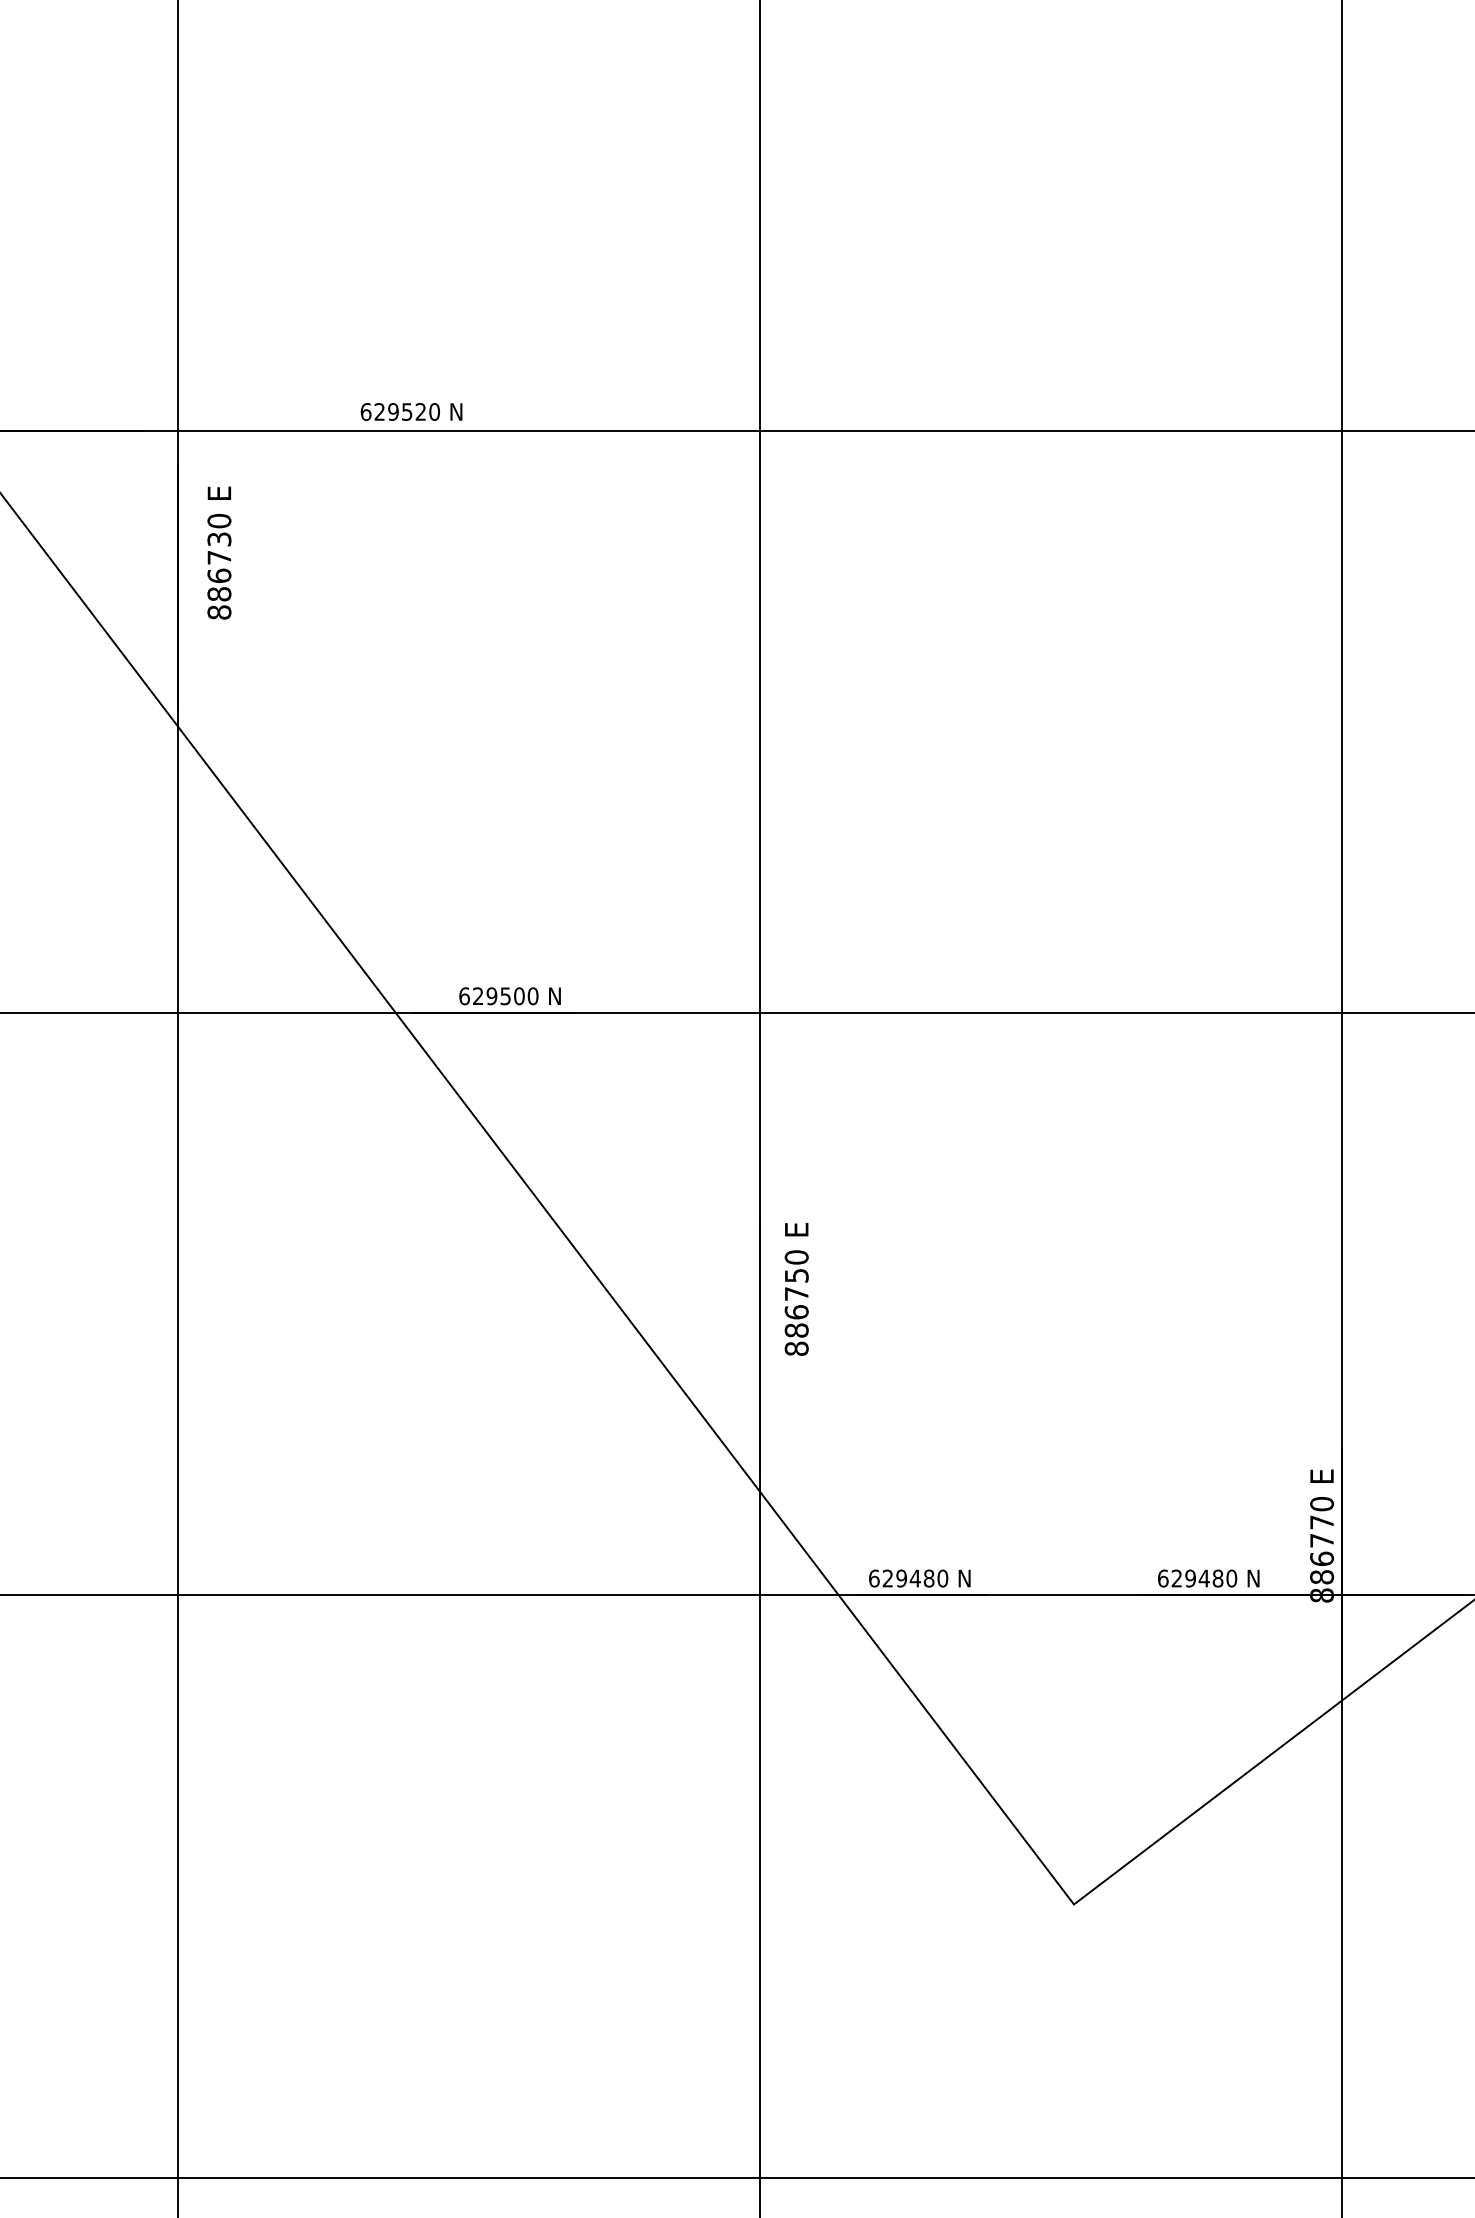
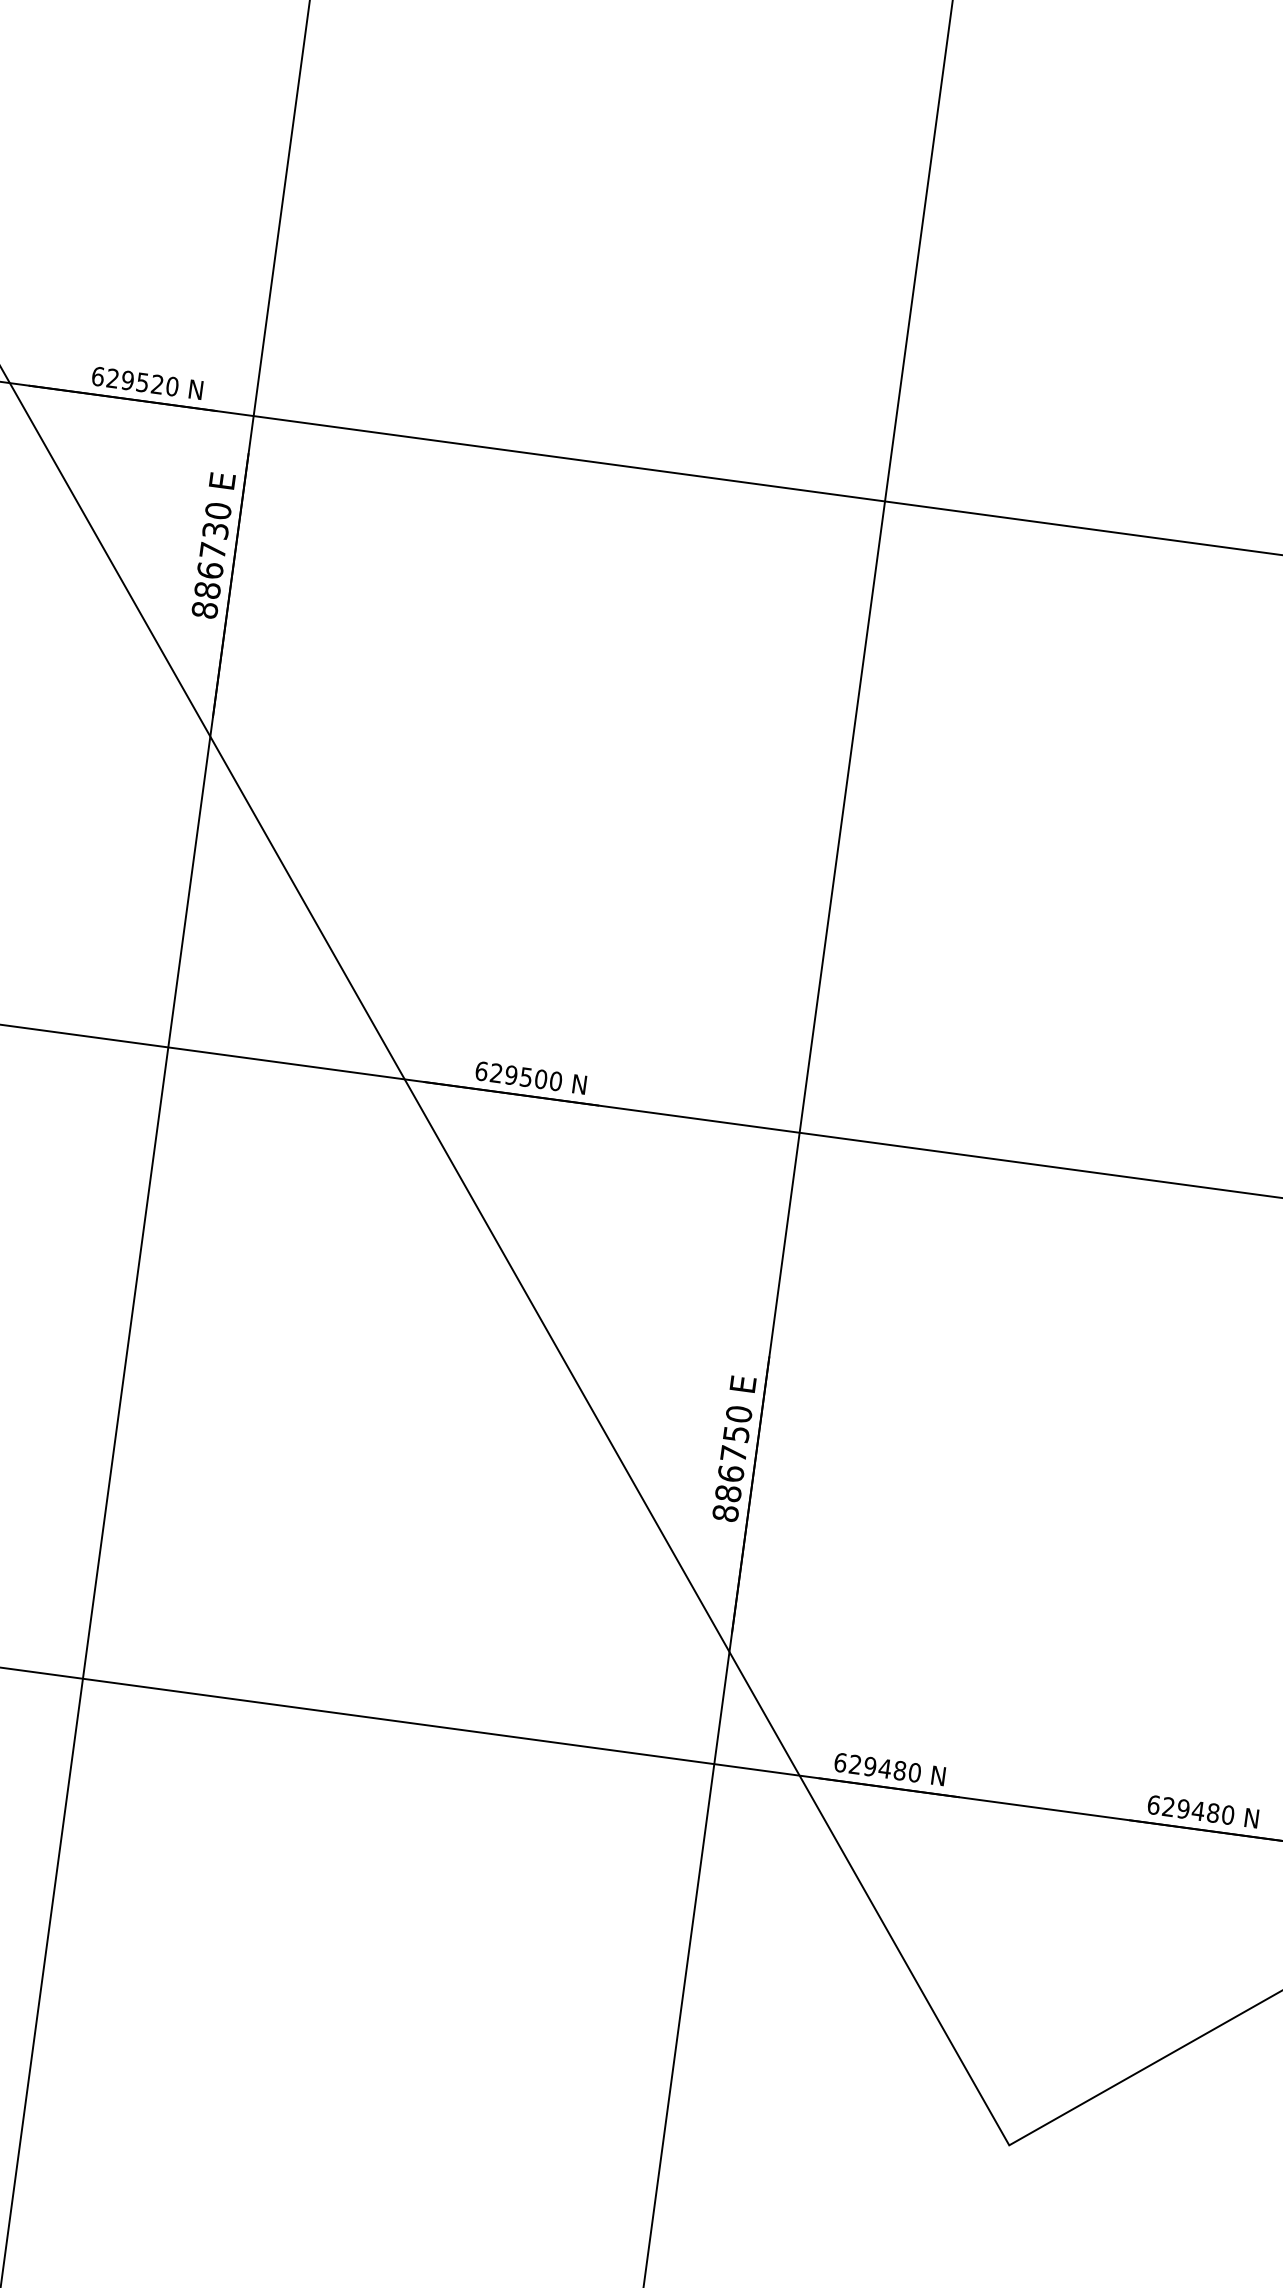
text: (411, 411) -> (147, 382), moved
text: (219, 552) -> (213, 545), moved
text: (796, 1288) -> (734, 1447), moved

